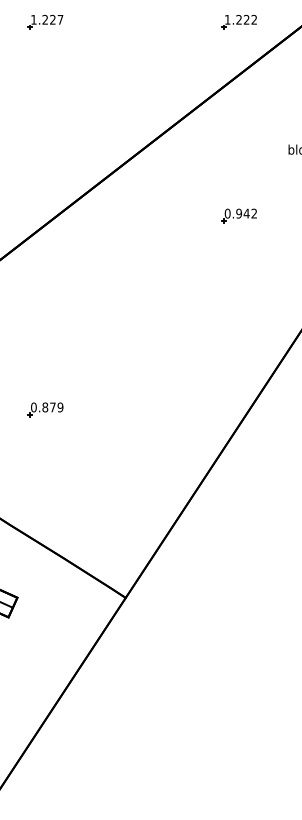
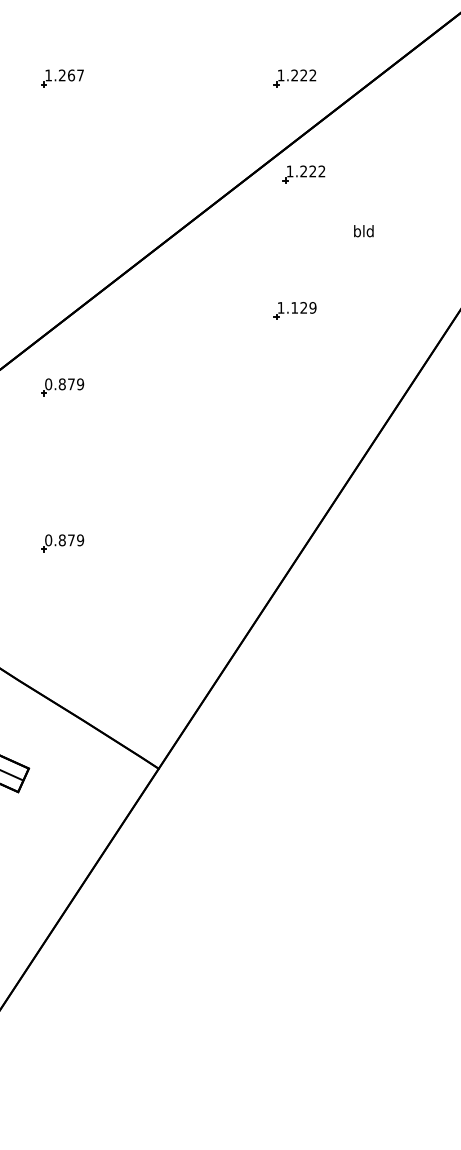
text: (52, 19) -> (71, 75), 1.227 -> 1.267
part: (246, 102) -> (303, 174), added
text: (240, 213) -> (296, 307), 0.942 -> 1.129
part: (45, 280) -> (62, 387), added

